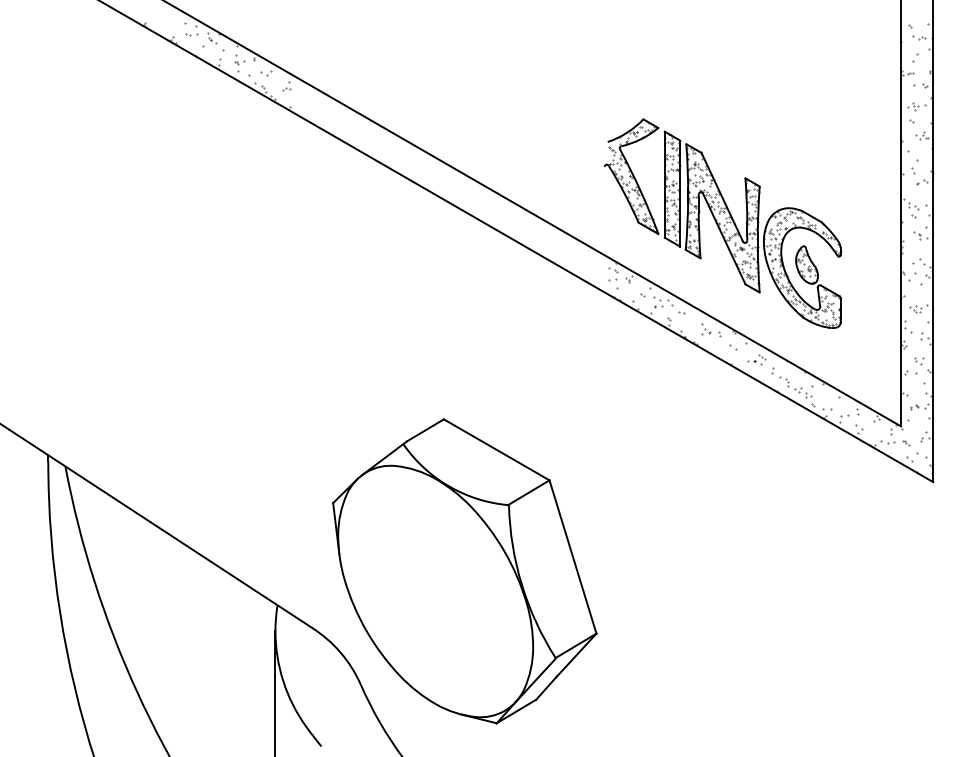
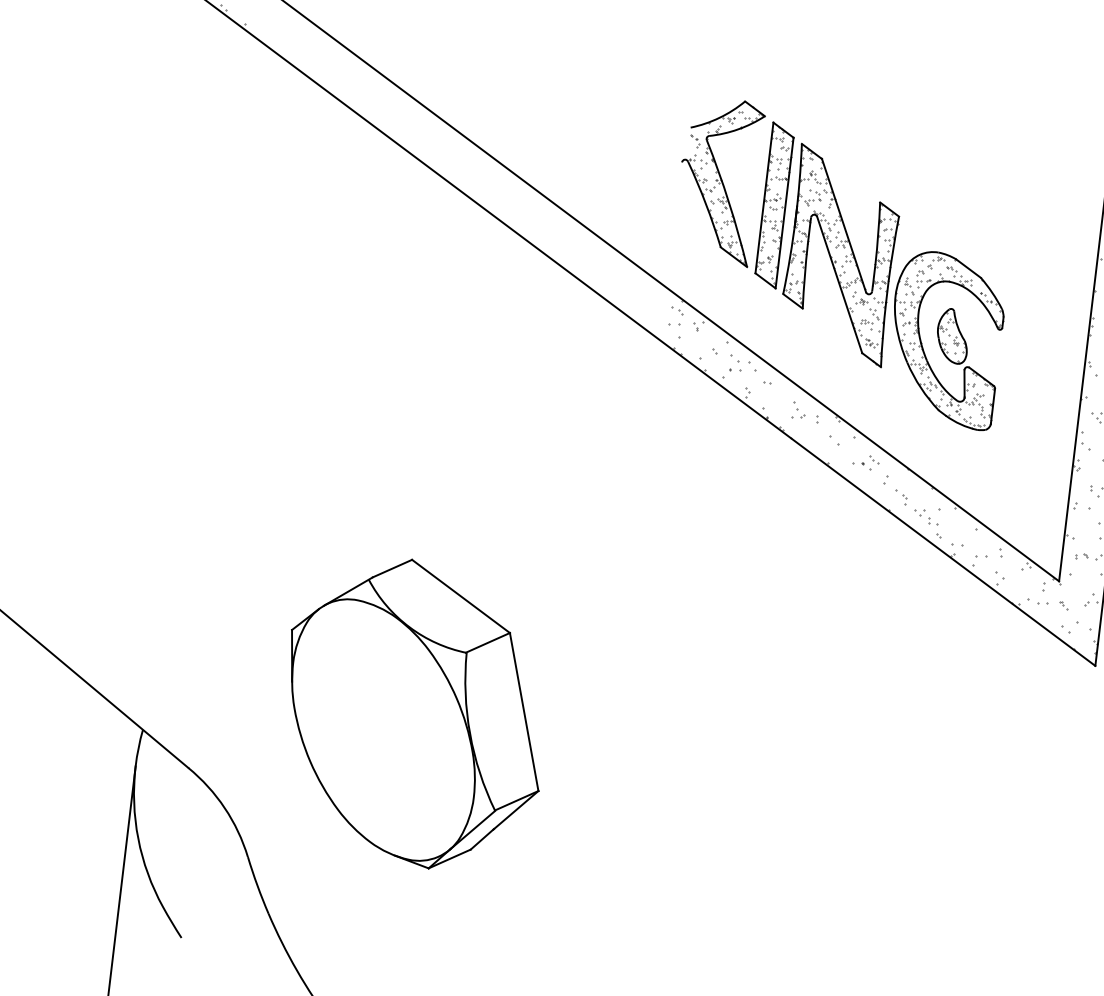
part: (464, 571) -> (414, 713), size x0.7

